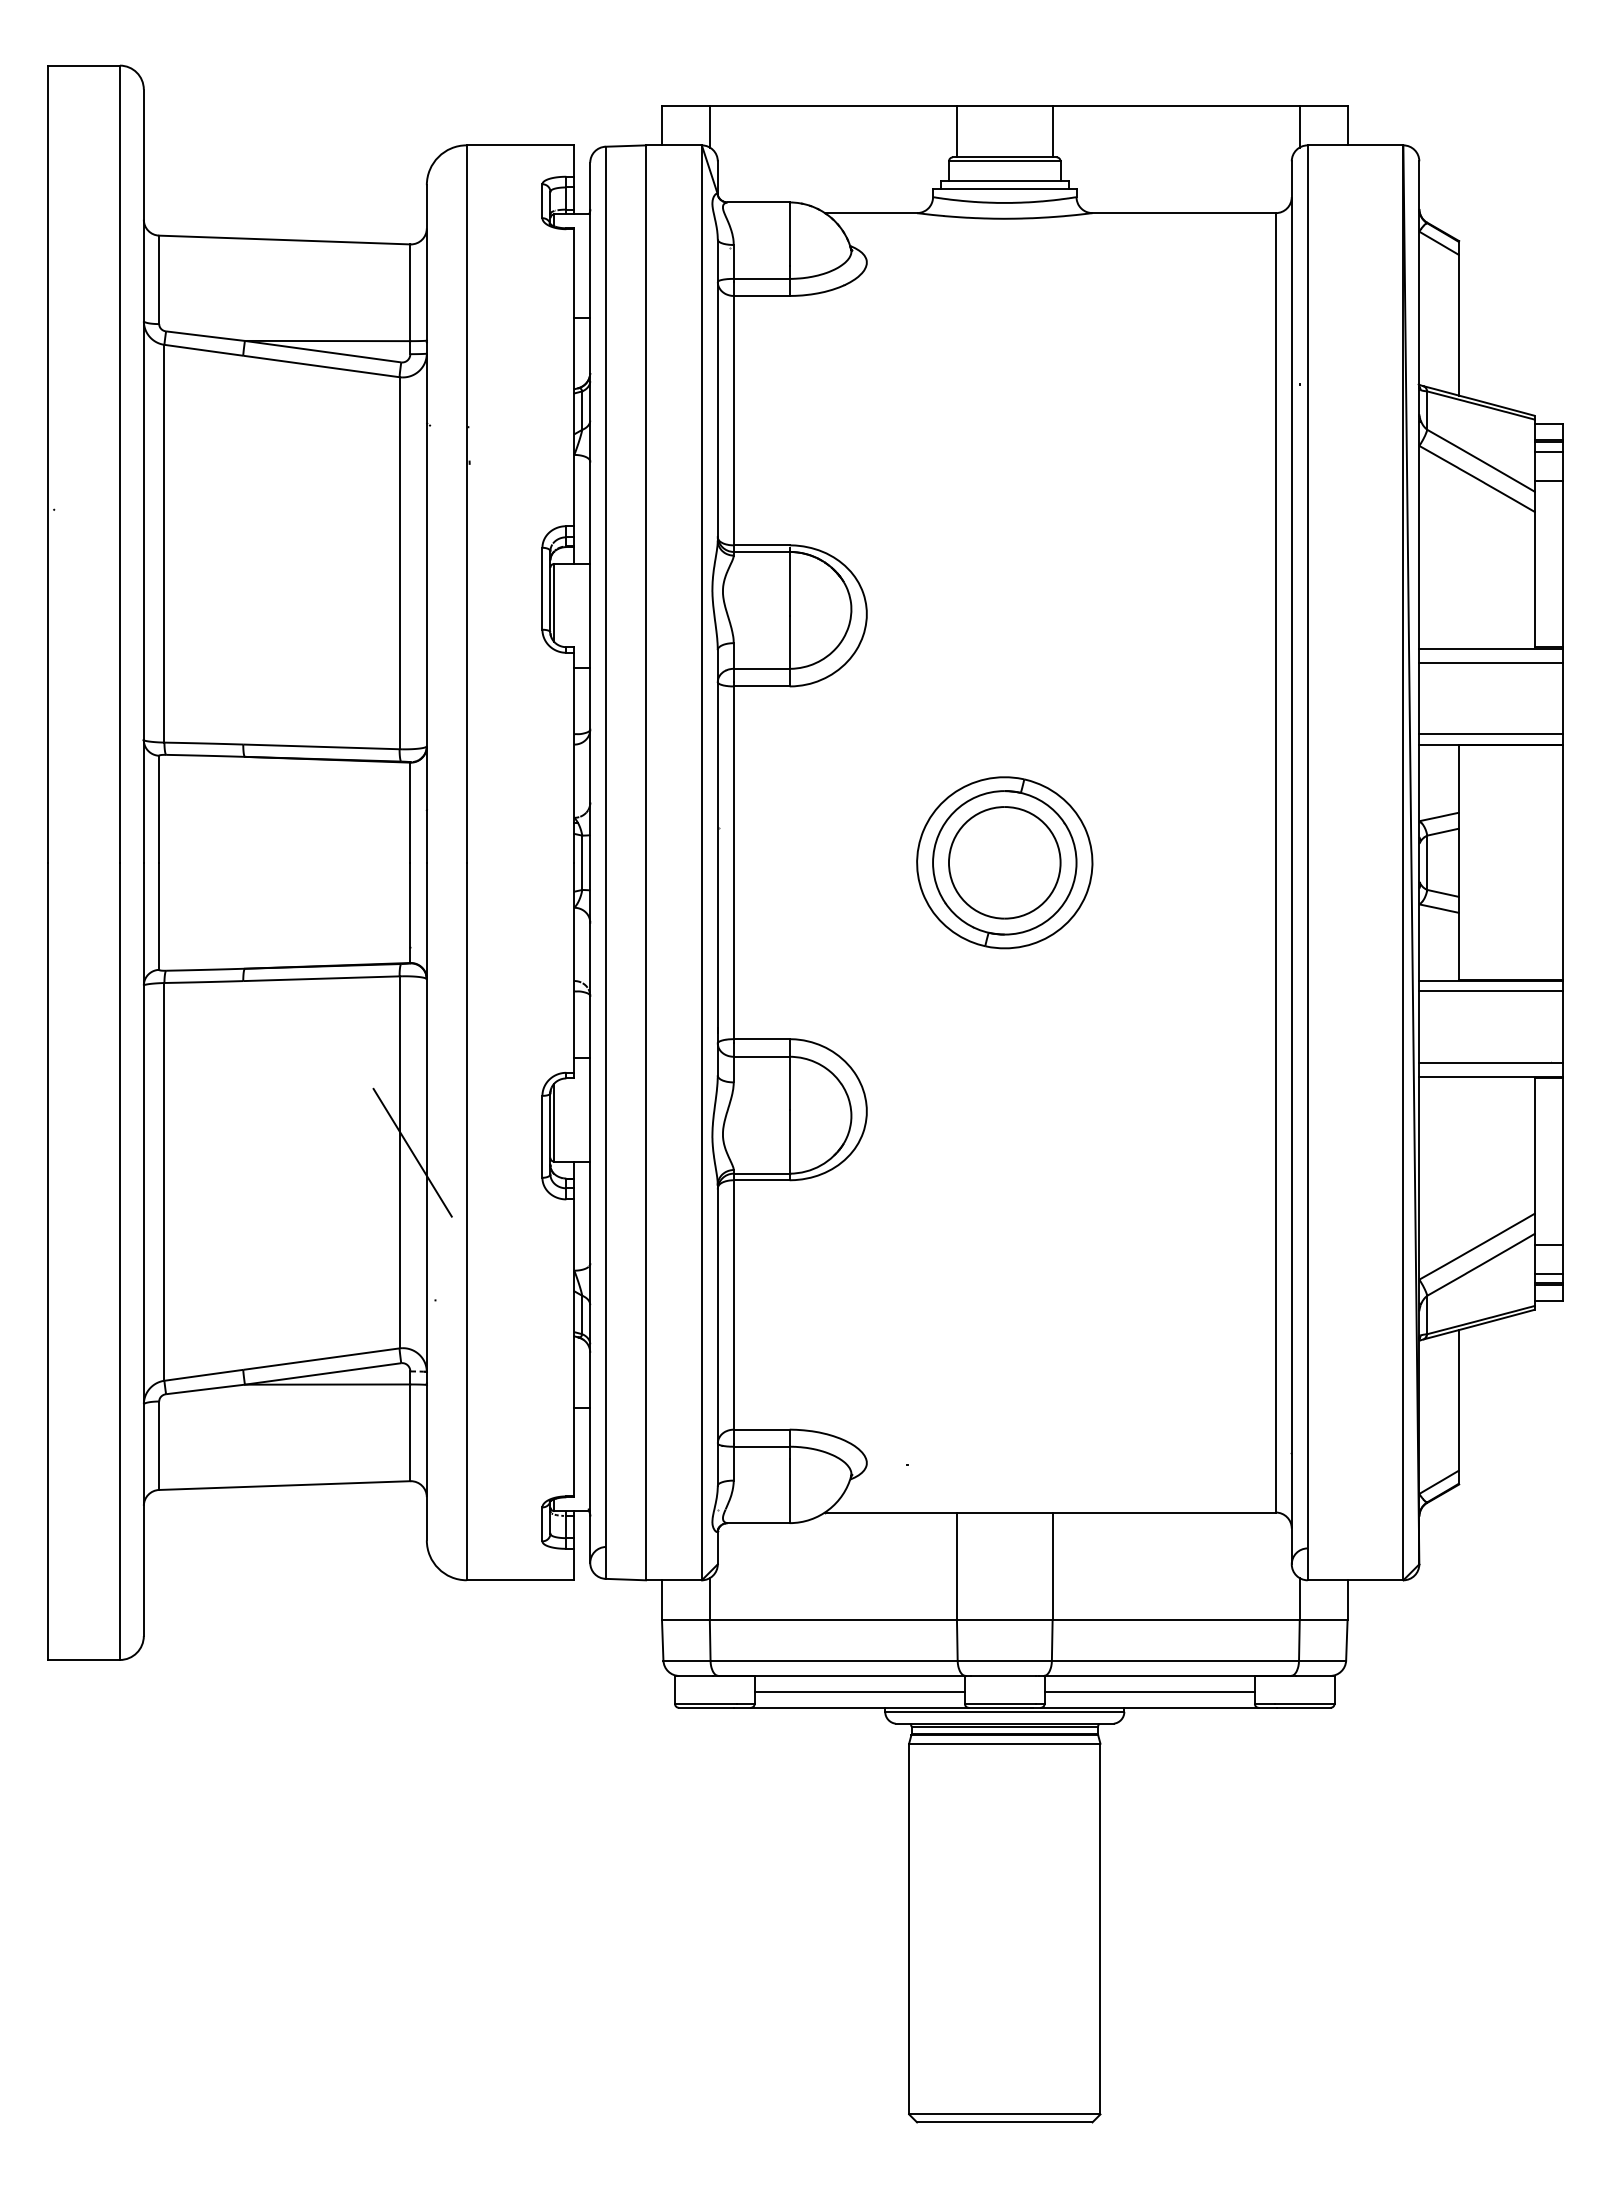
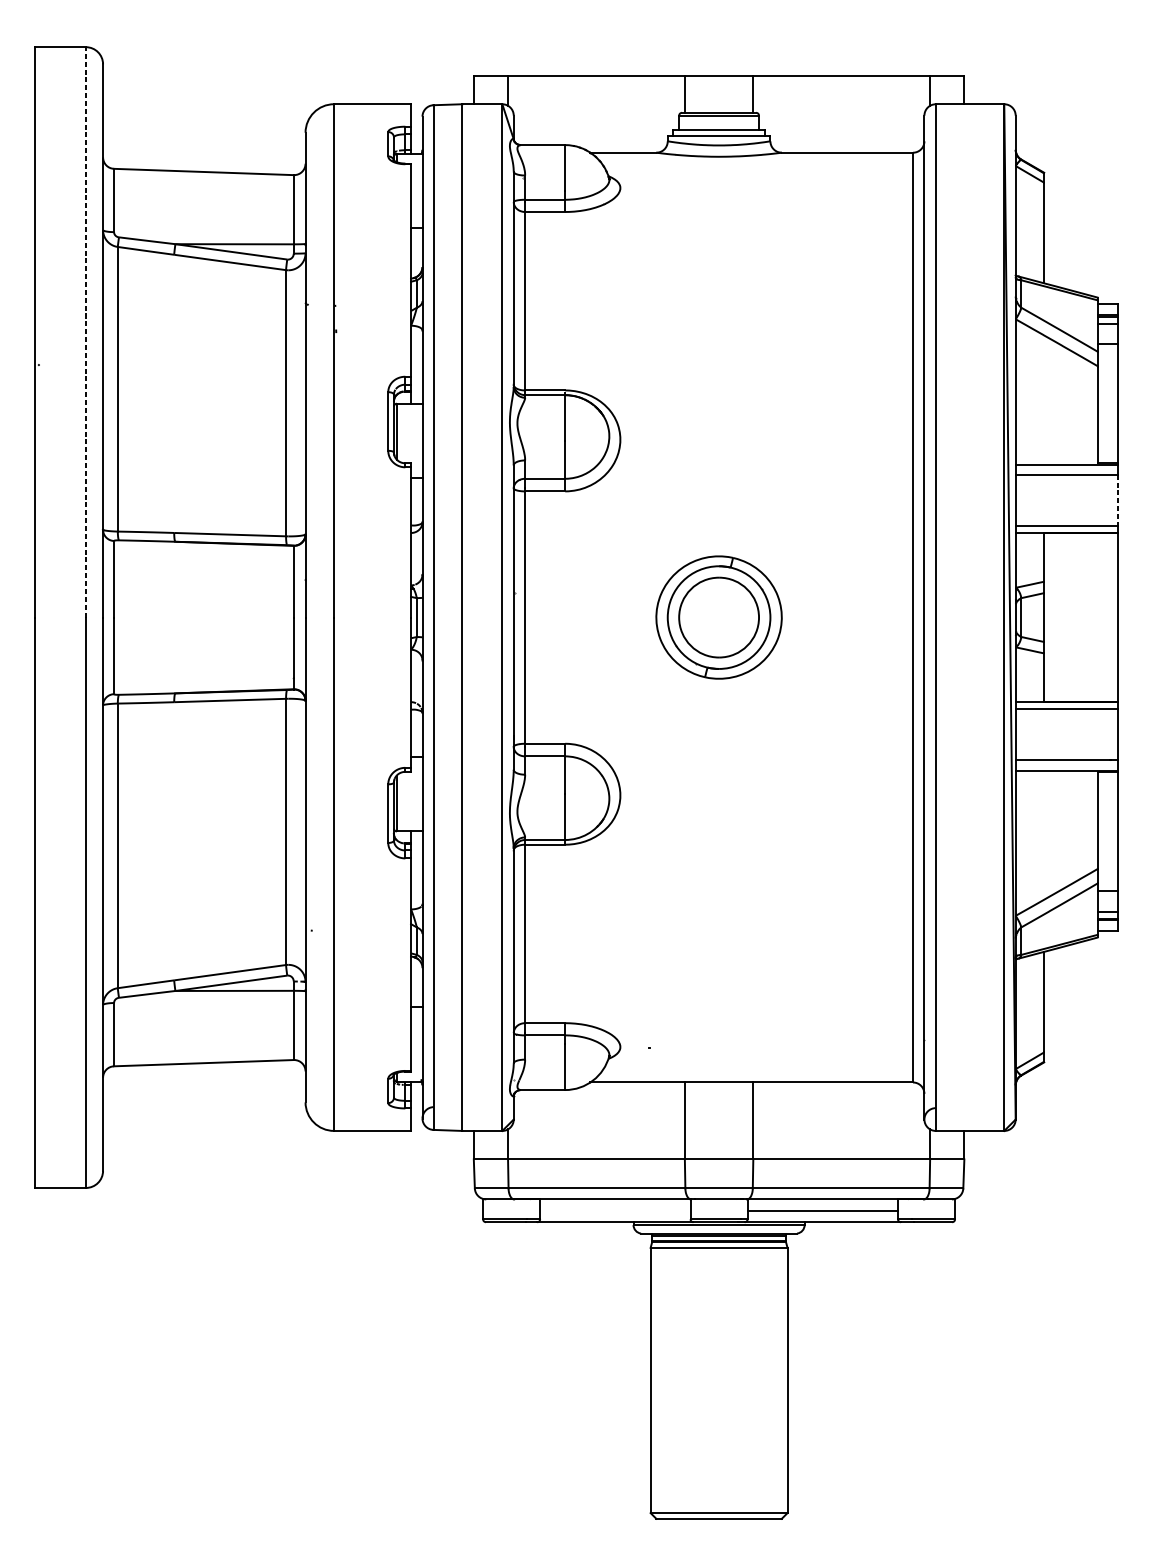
line: (119, 464) -> (85, 332), solid -> dashed
line: (1562, 698) -> (1118, 500), solid -> dashed
line: (412, 1152) -> (295, 824), removed
line: (859, 1691) -> (615, 1210), removed

